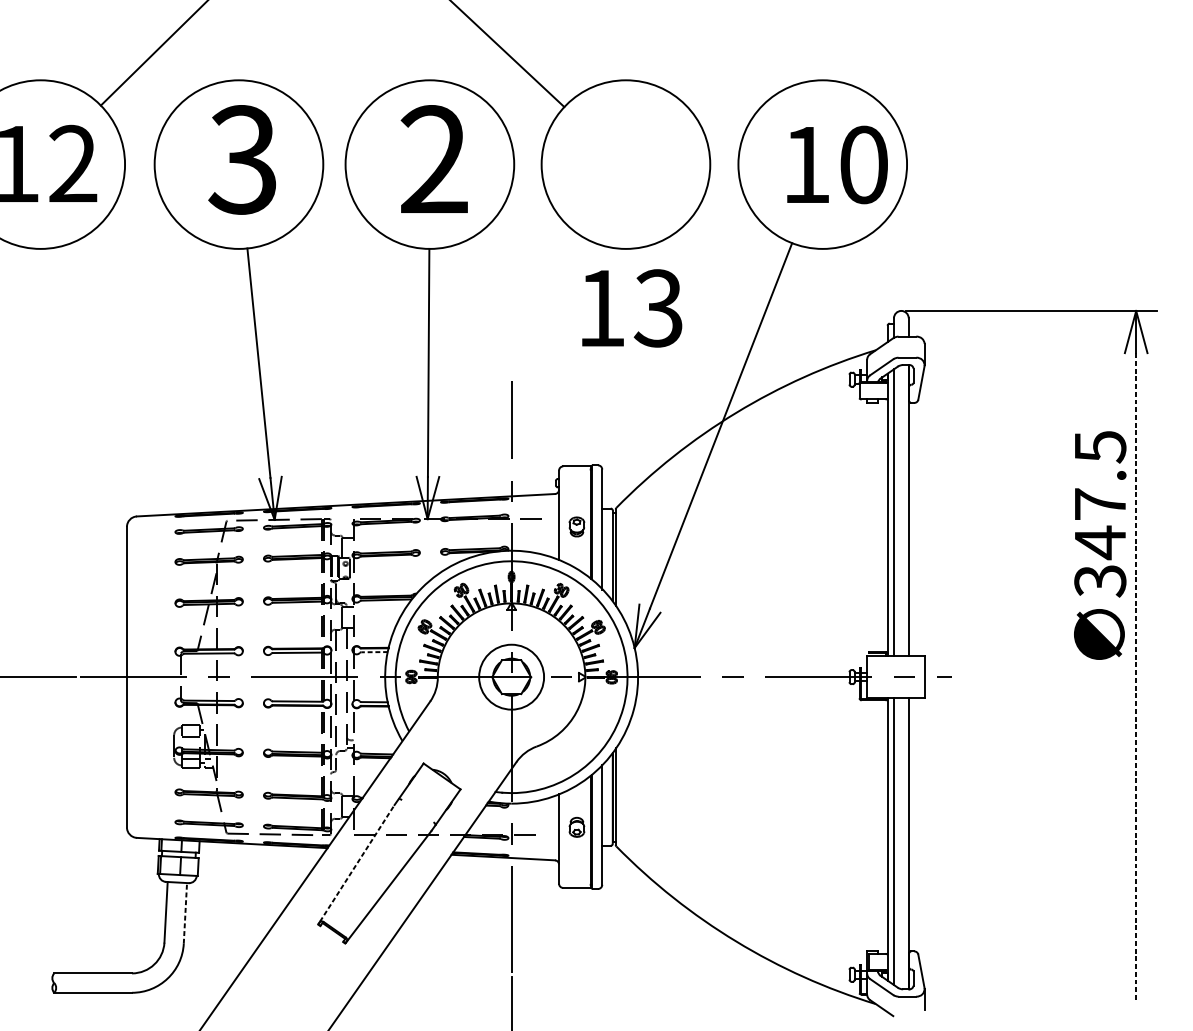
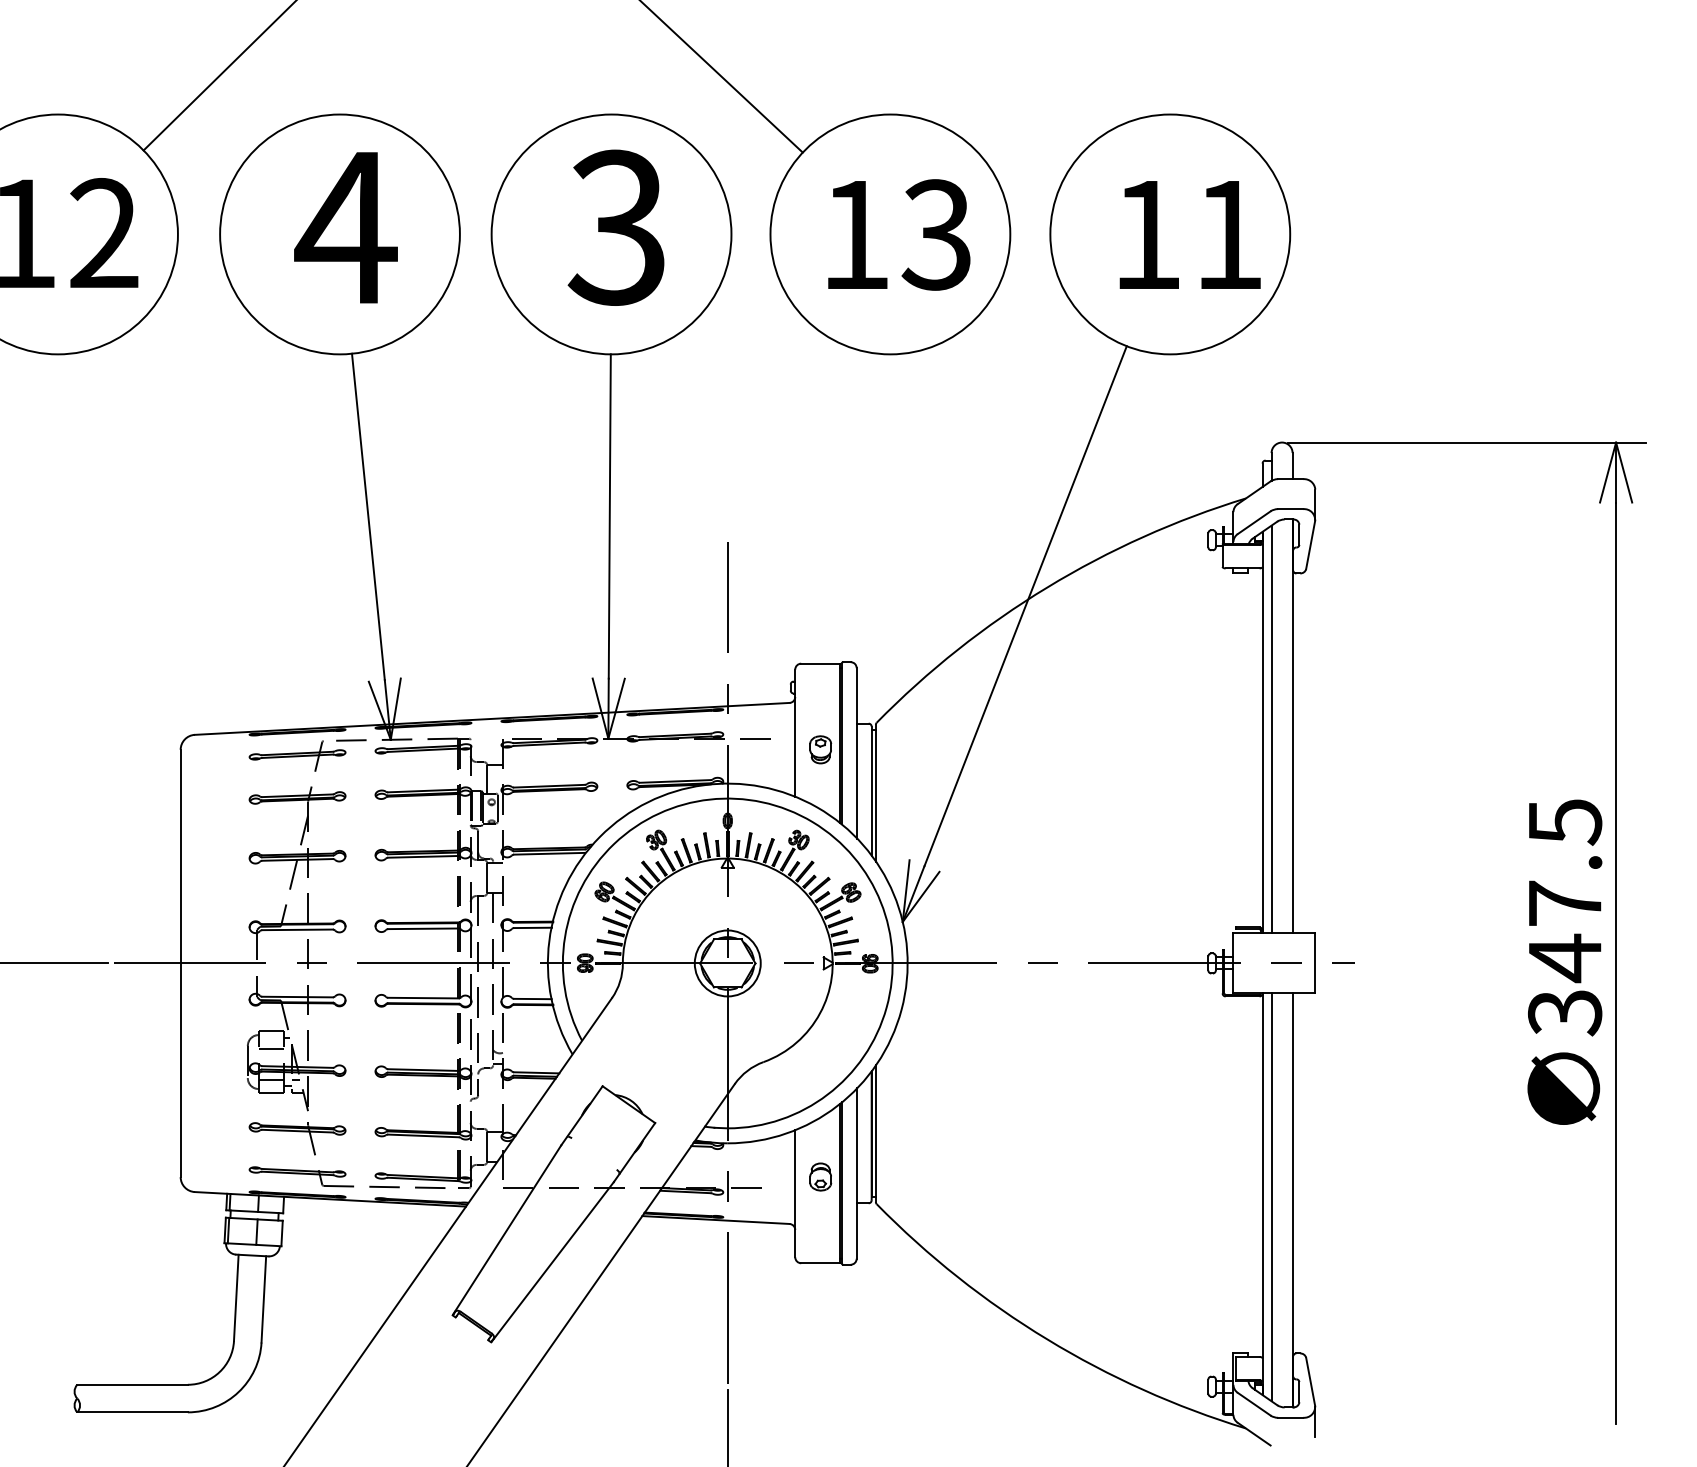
text: (242, 159) -> (345, 227), 3 -> 4
text: (433, 159) -> (616, 227), 2 -> 3
text: (864, 164) -> (1229, 234), 10 -> 11
text: (632, 308) -> (899, 234), moved
text: (1099, 545) -> (1564, 961), moved
line: (375, 651) -> (533, 927), dashed -> solid
circle: (511, 677) -> (727, 963), size x0.71
line: (1136, 677) -> (1616, 963), dashed -> solid
line: (357, 862) -> (508, 1227), dashed -> solid
line: (185, 912) -> (263, 1298), dashed -> solid

